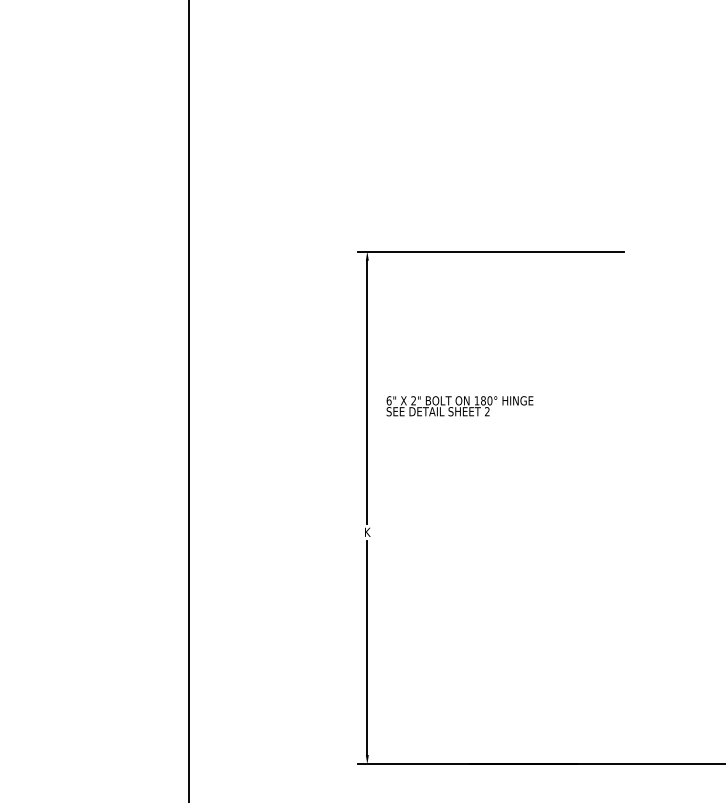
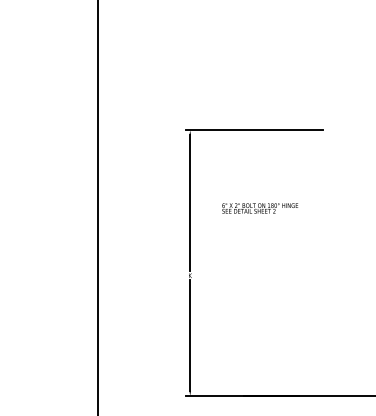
text: (460, 406) -> (260, 208), moved

